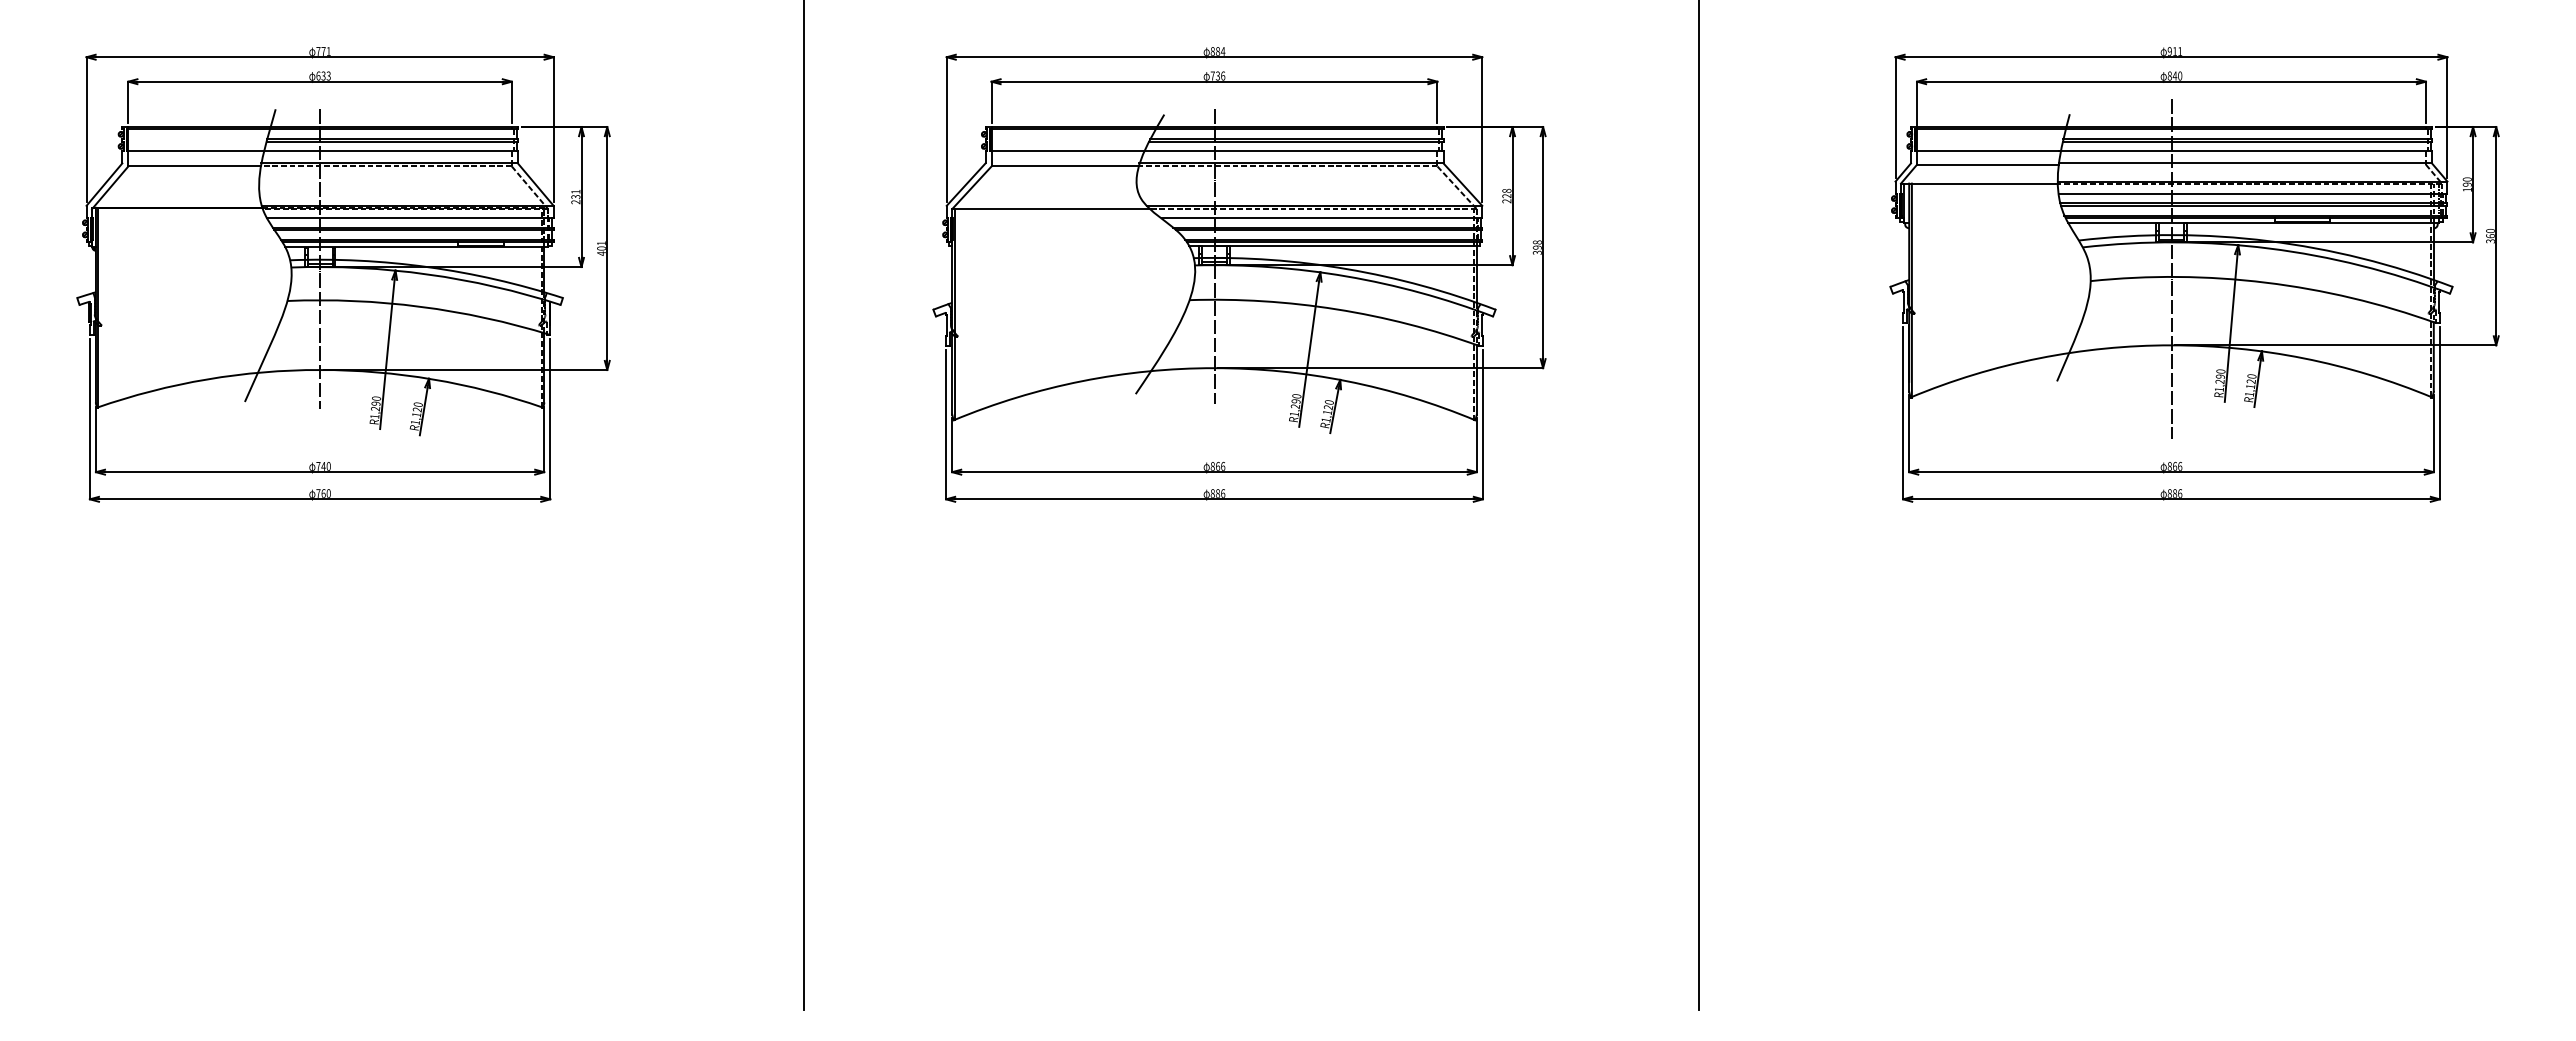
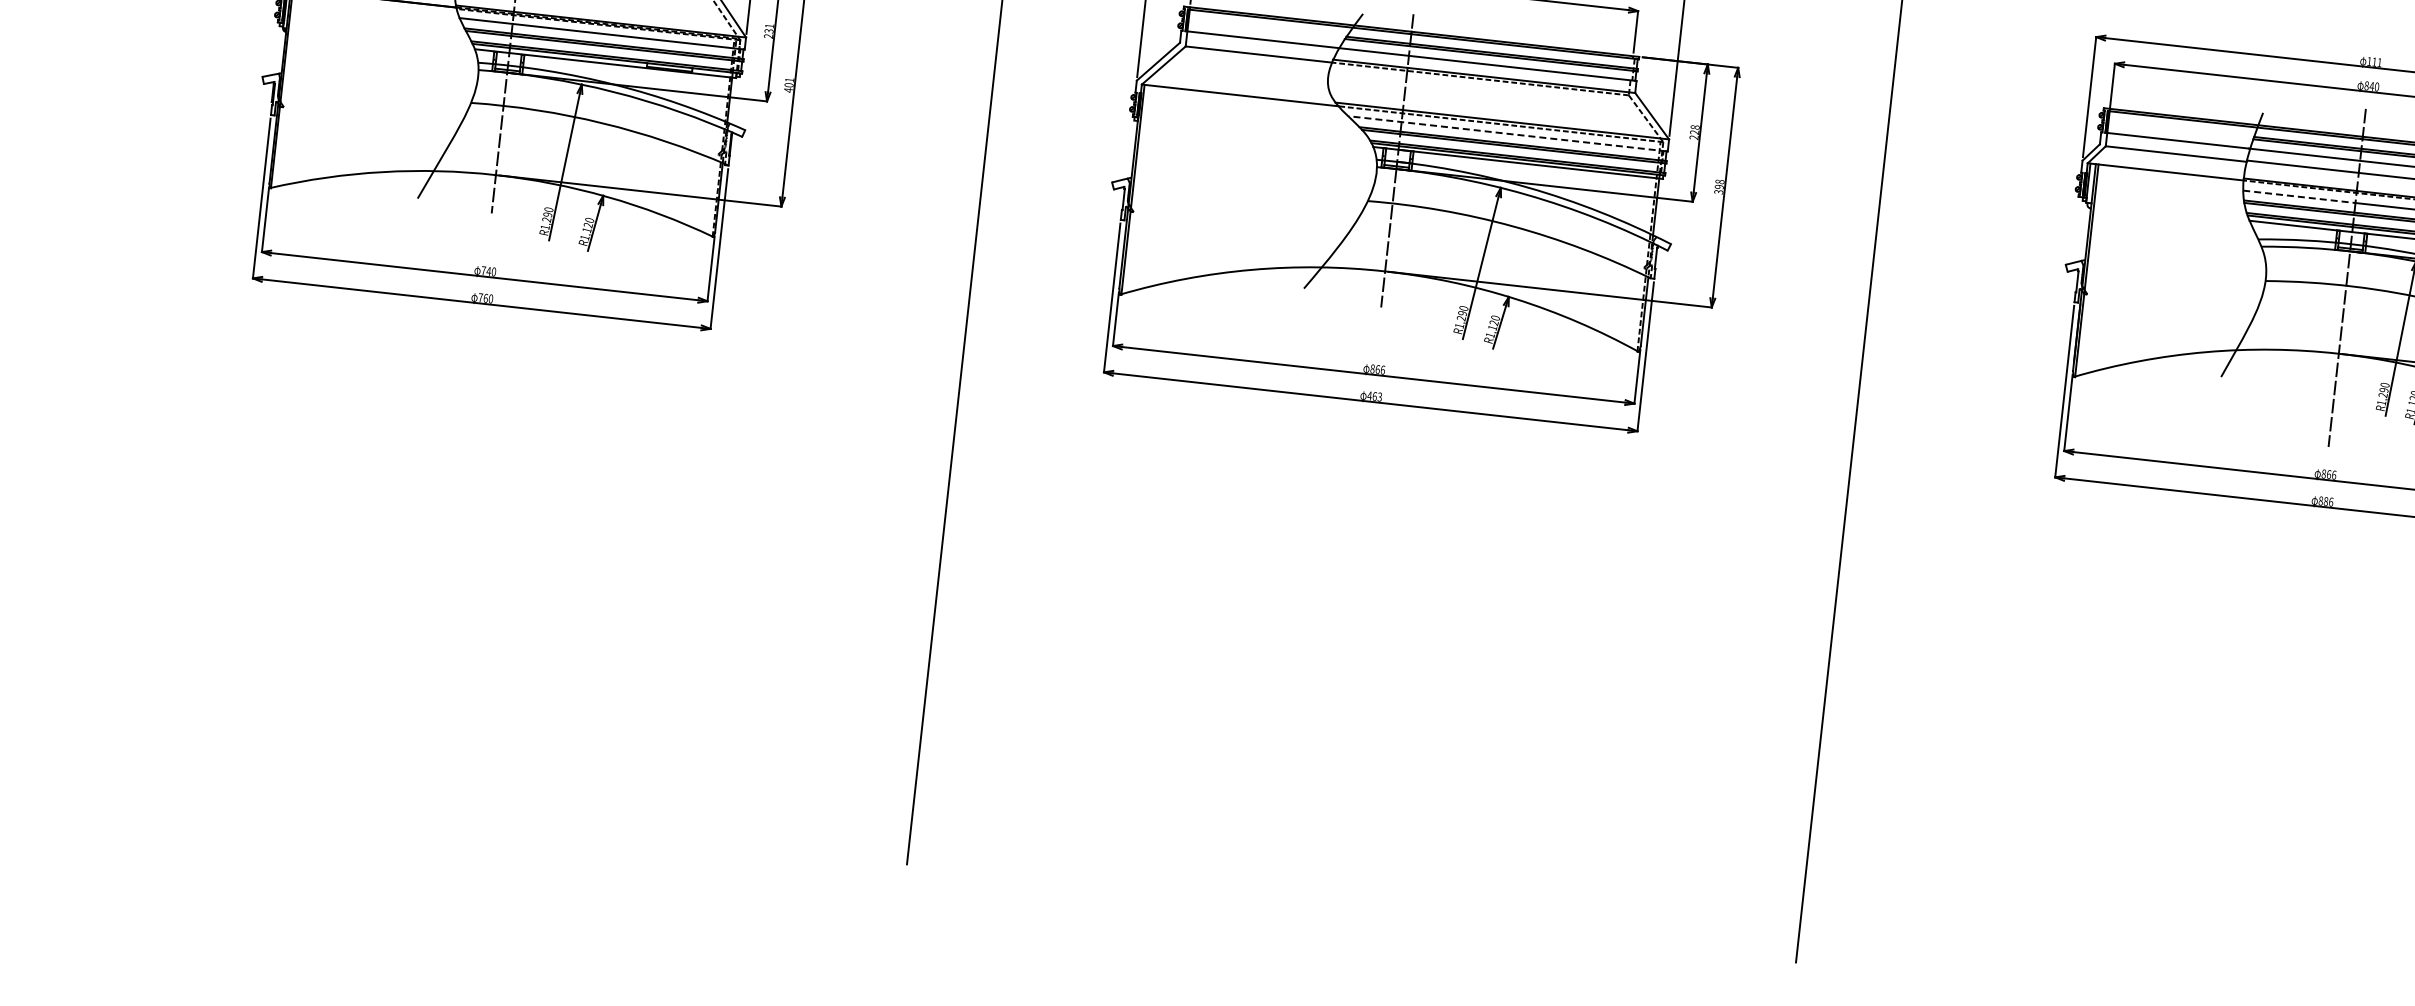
text: (2169, 51) -> (2369, 61), 911 -> 111
line: (2115, 193) -> (2299, 196), solid -> dashed
line: (1321, 217) -> (1508, 133), solid -> dashed
text: (1217, 493) -> (1374, 396), 886 -> 463

